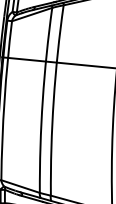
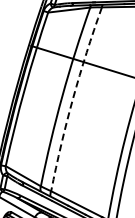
arc: (54, 100) -> (73, 98), solid -> dashed

